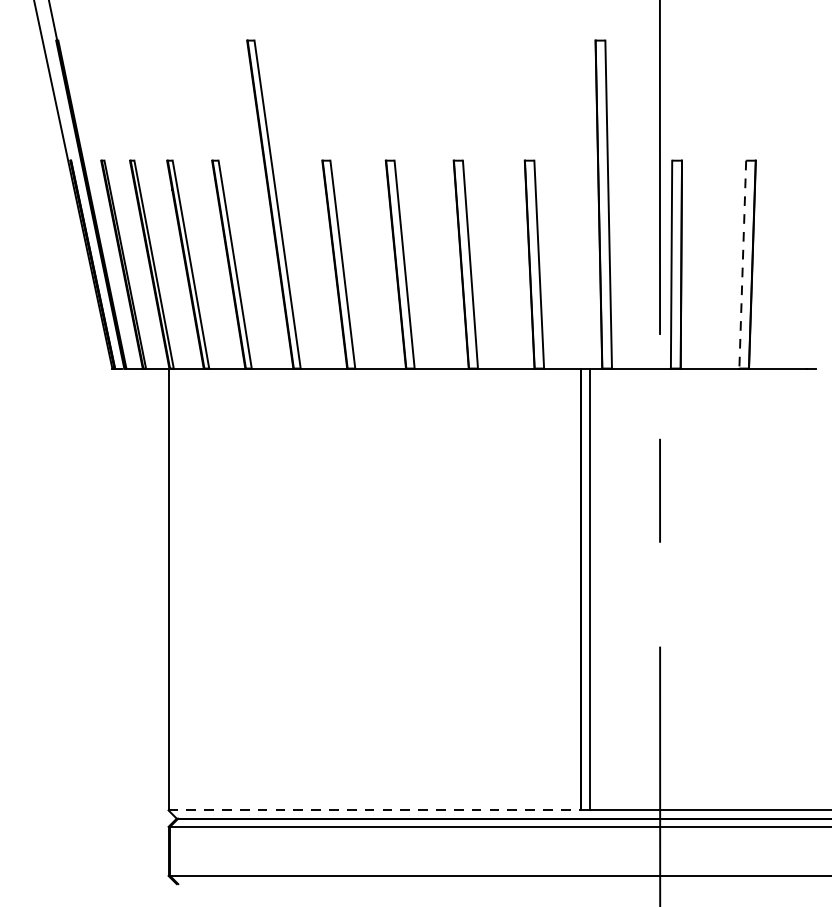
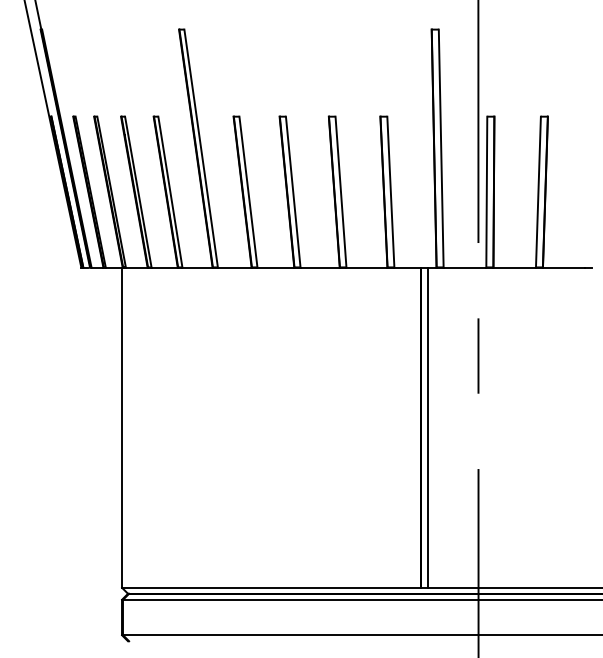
line: (742, 265) -> (538, 192), dashed -> solid
line: (374, 809) -> (271, 587), dashed -> solid

